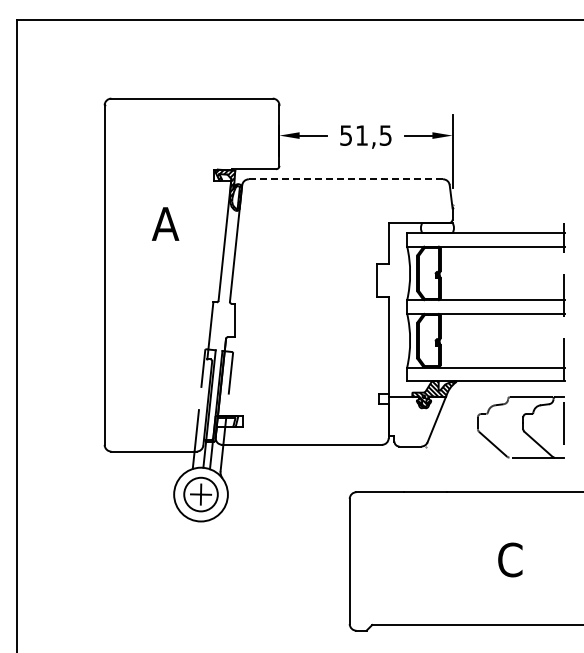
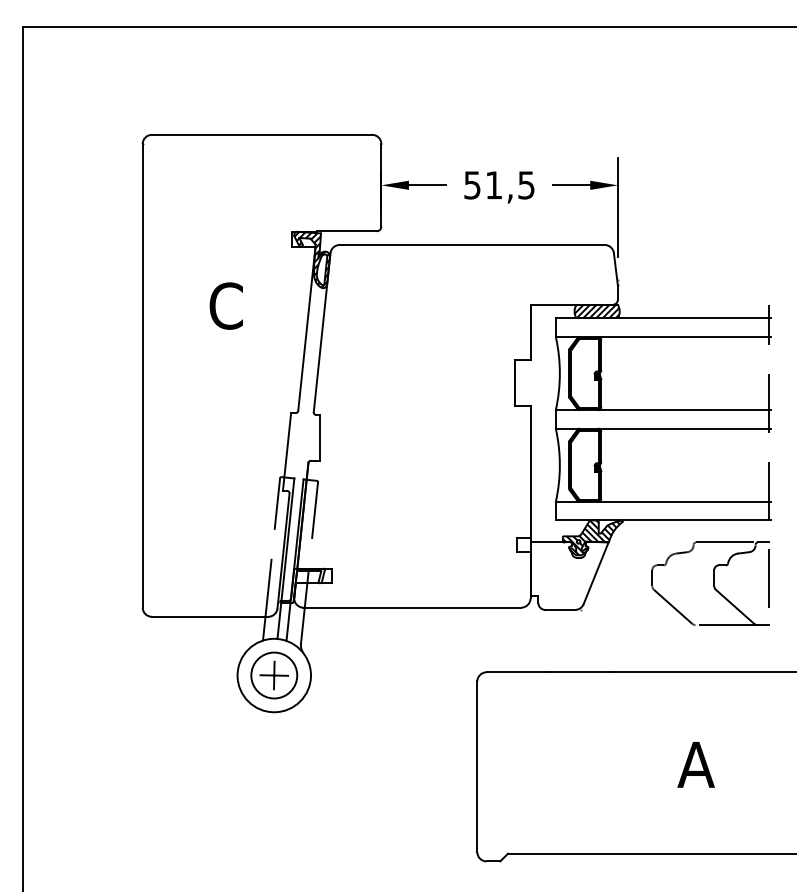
line: (346, 179) -> (472, 245), dashed -> solid
text: (165, 223) -> (225, 305), A -> C
hatch: (437, 228) -> (597, 312), added
text: (509, 559) -> (695, 764), C -> A

